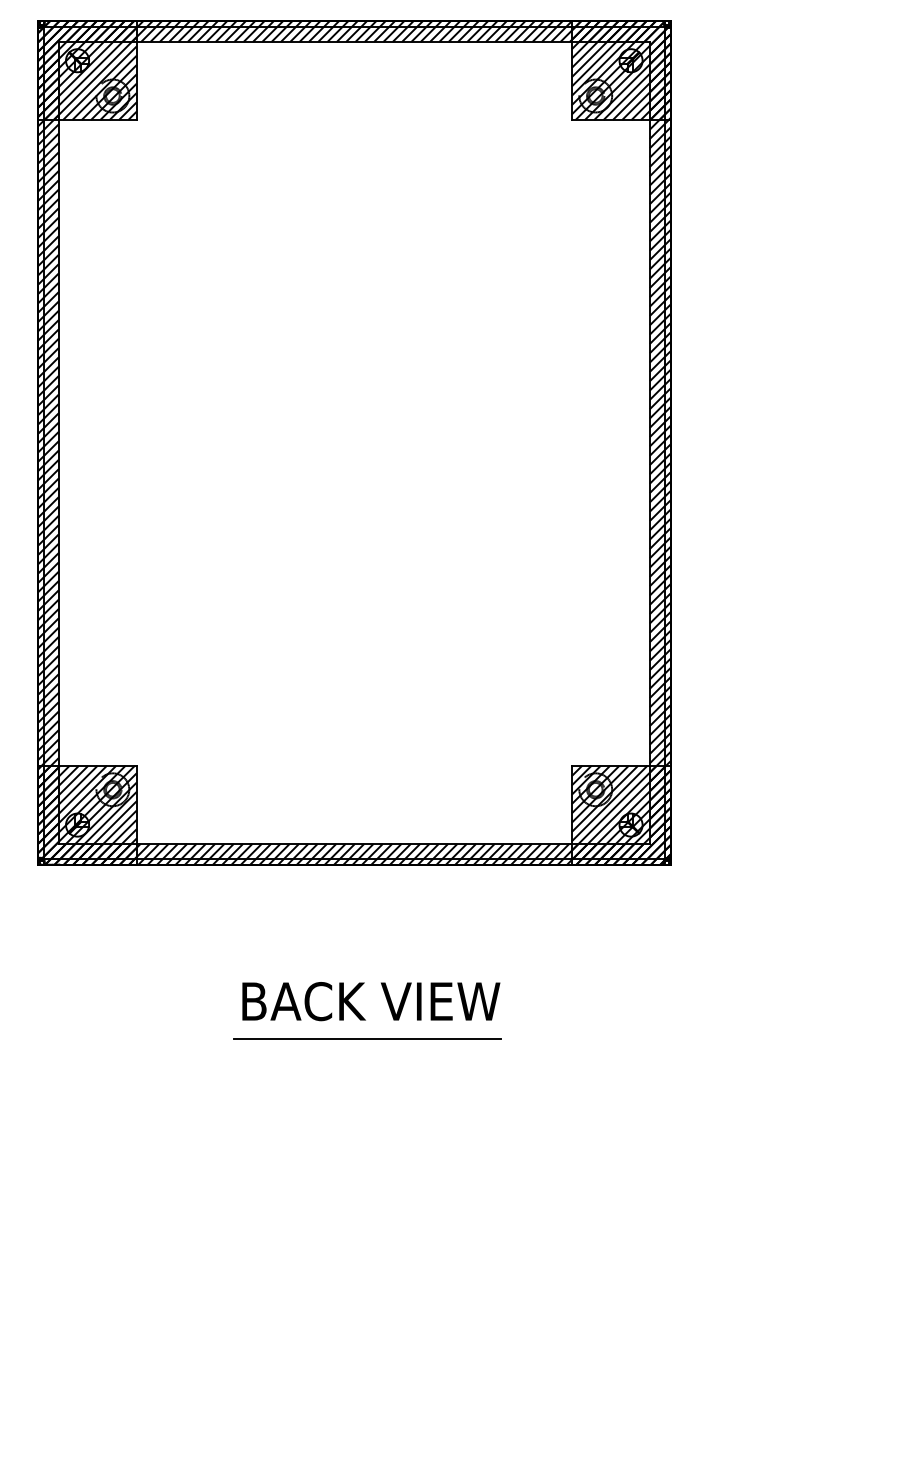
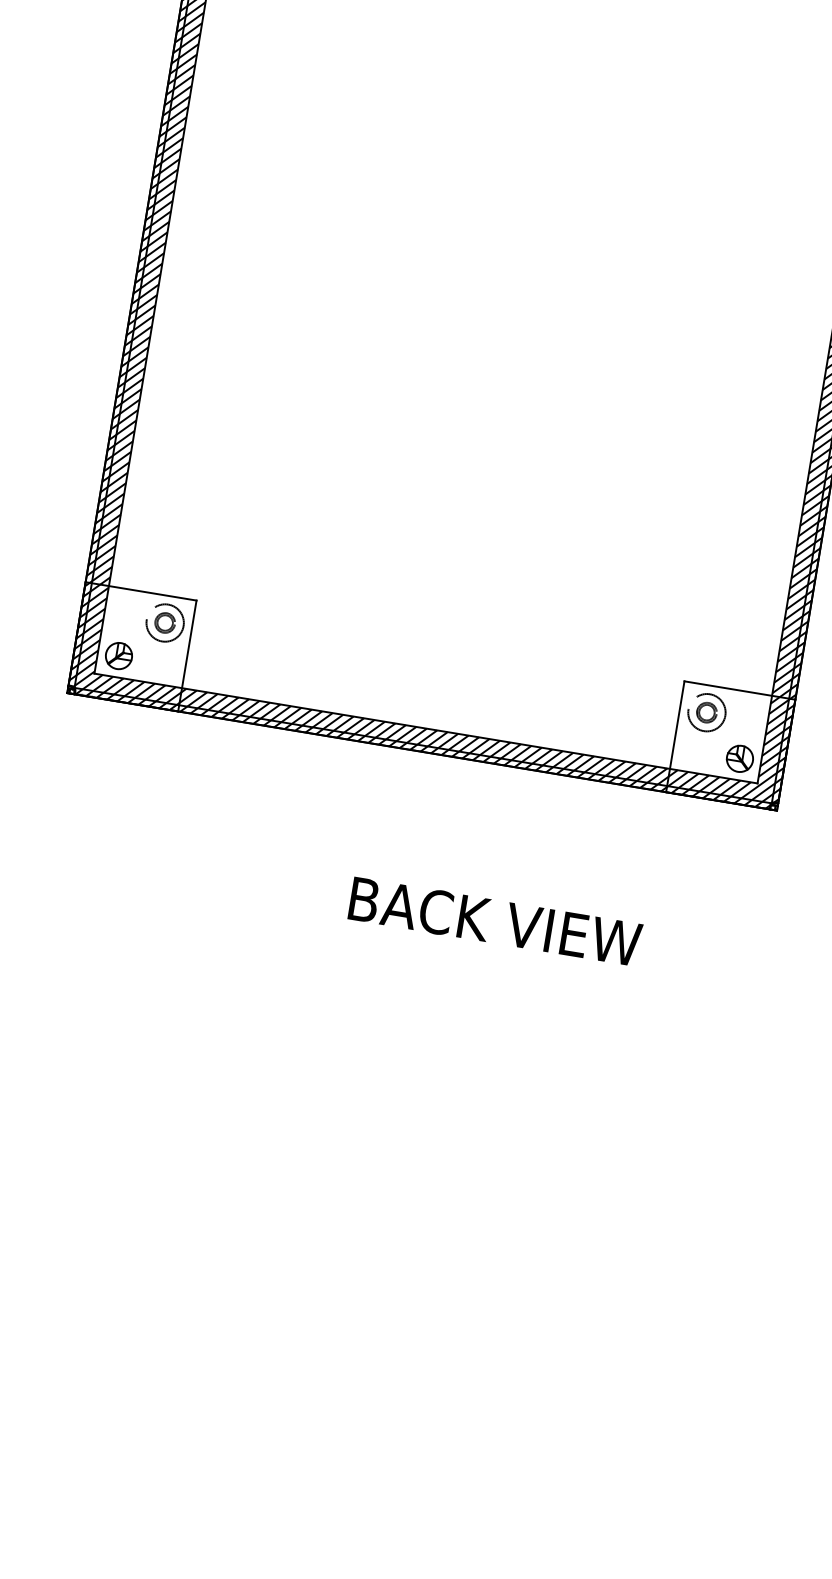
hatch: (87, 814) -> (132, 646), removed
hatch: (620, 814) -> (730, 745), removed
text: (371, 1001) -> (495, 921), moved
line: (367, 1039) -> (404, 950), removed

